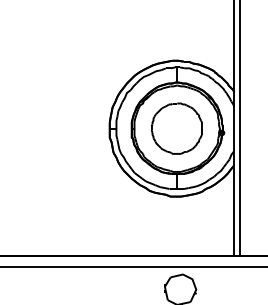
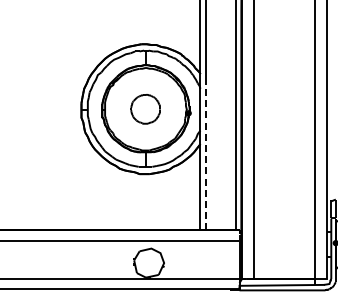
part: (176, 129) -> (145, 109), size x0.6
line: (239, 177) -> (205, 155), solid -> dashed

